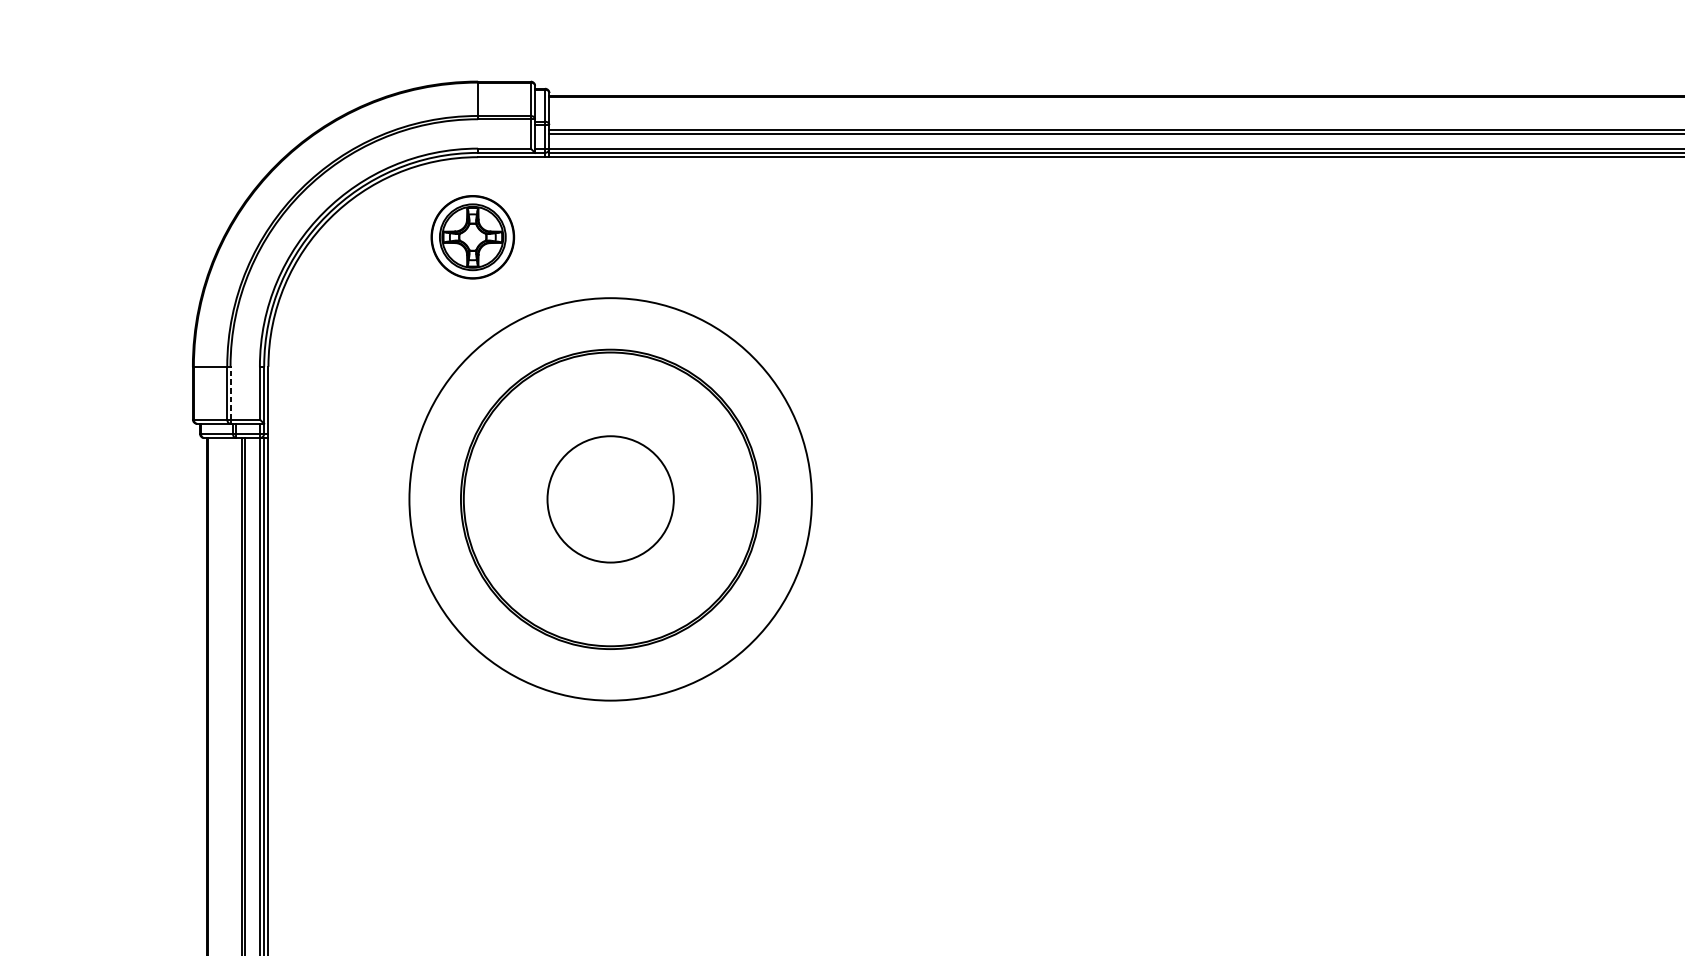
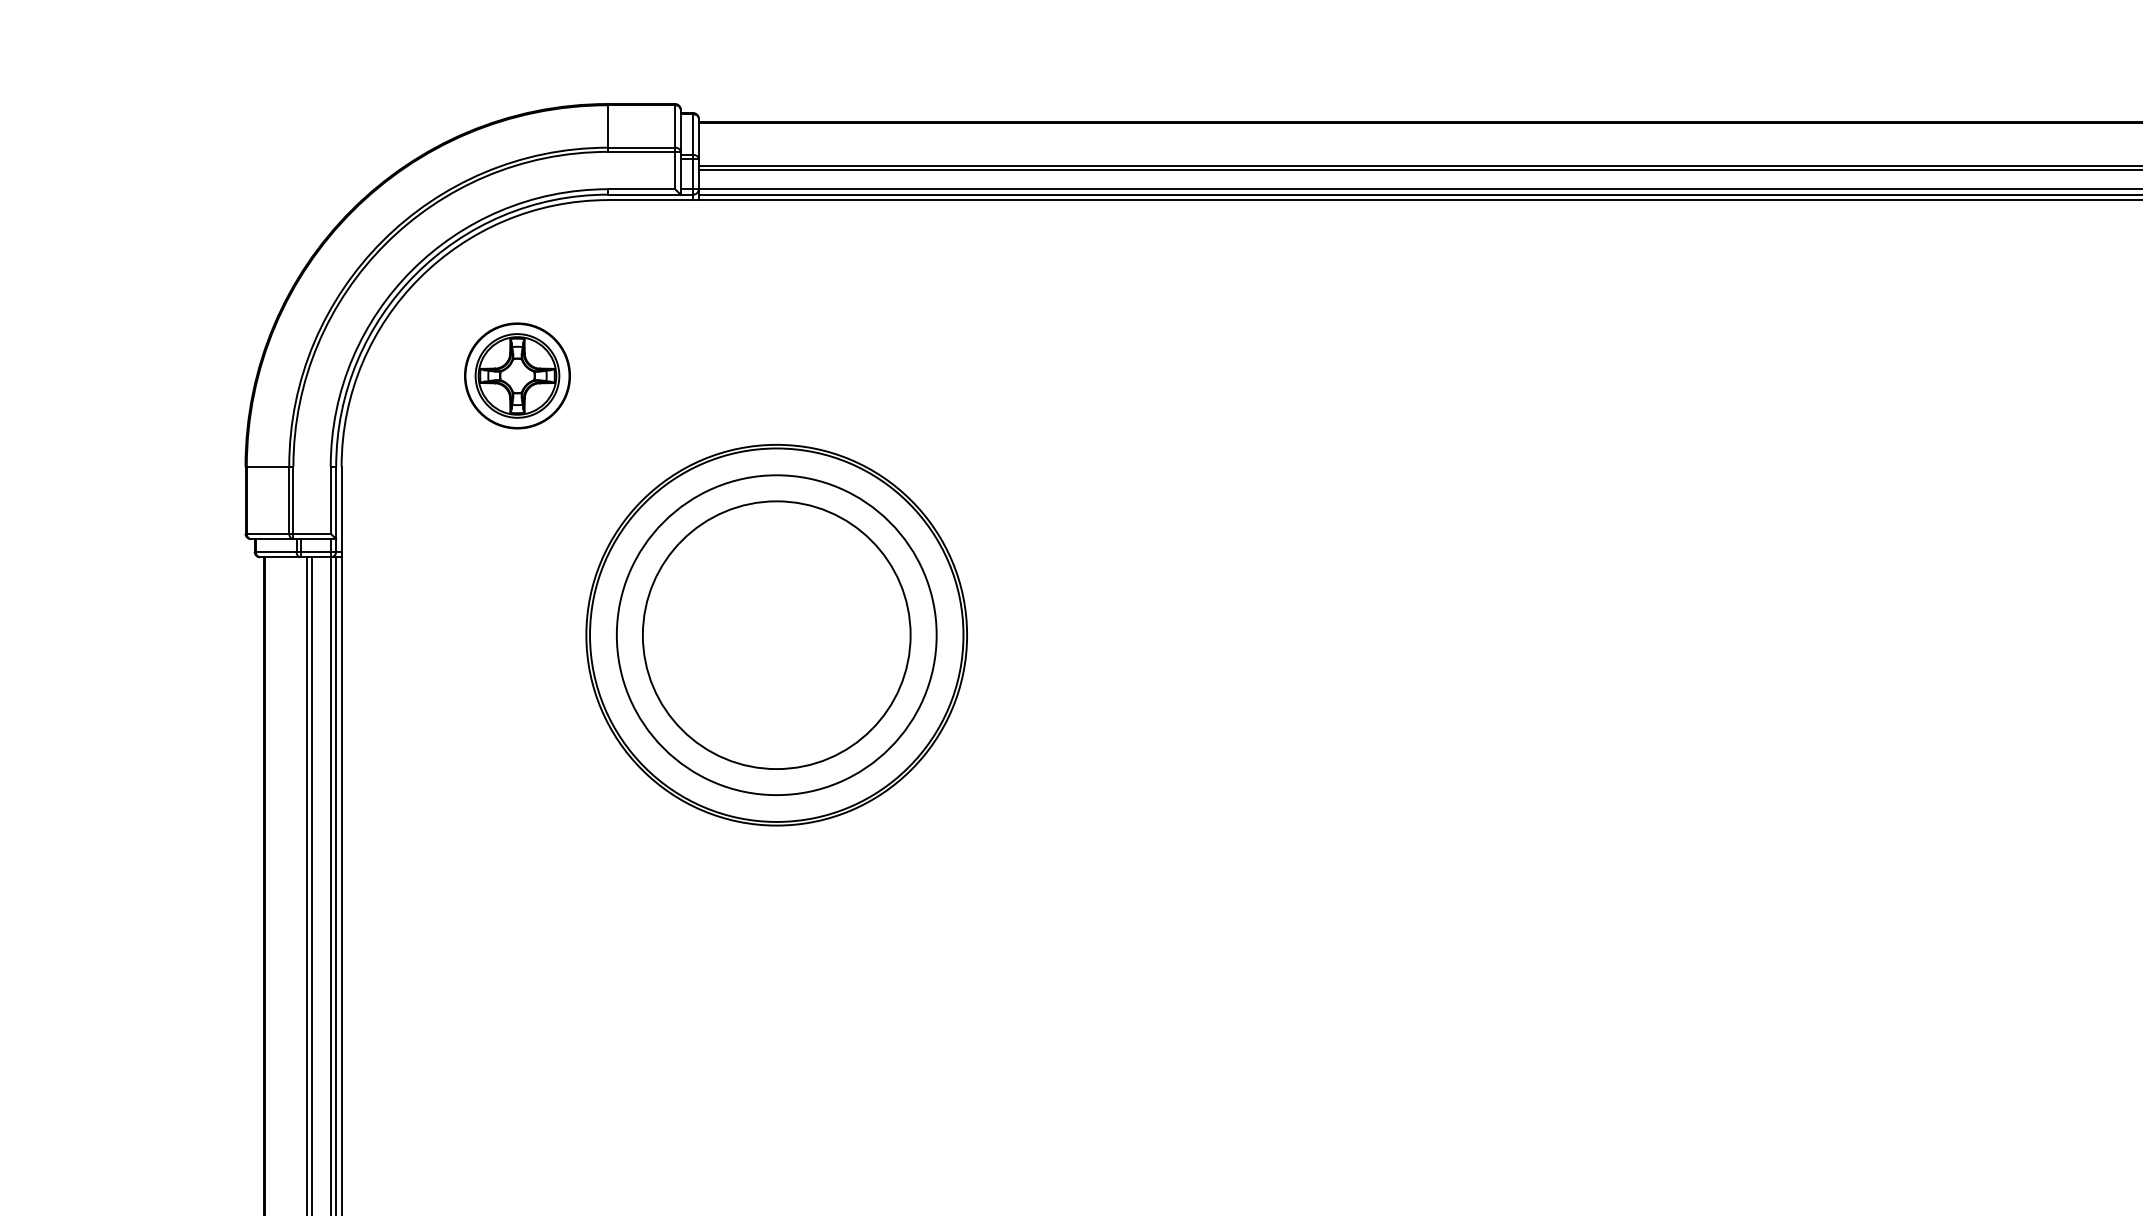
part: (472, 236) -> (517, 375), moved
line: (230, 393) -> (293, 500), dashed -> solid
circle: (610, 499) -> (776, 635), size x0.62
circle: (610, 499) -> (776, 635), size x1.67

